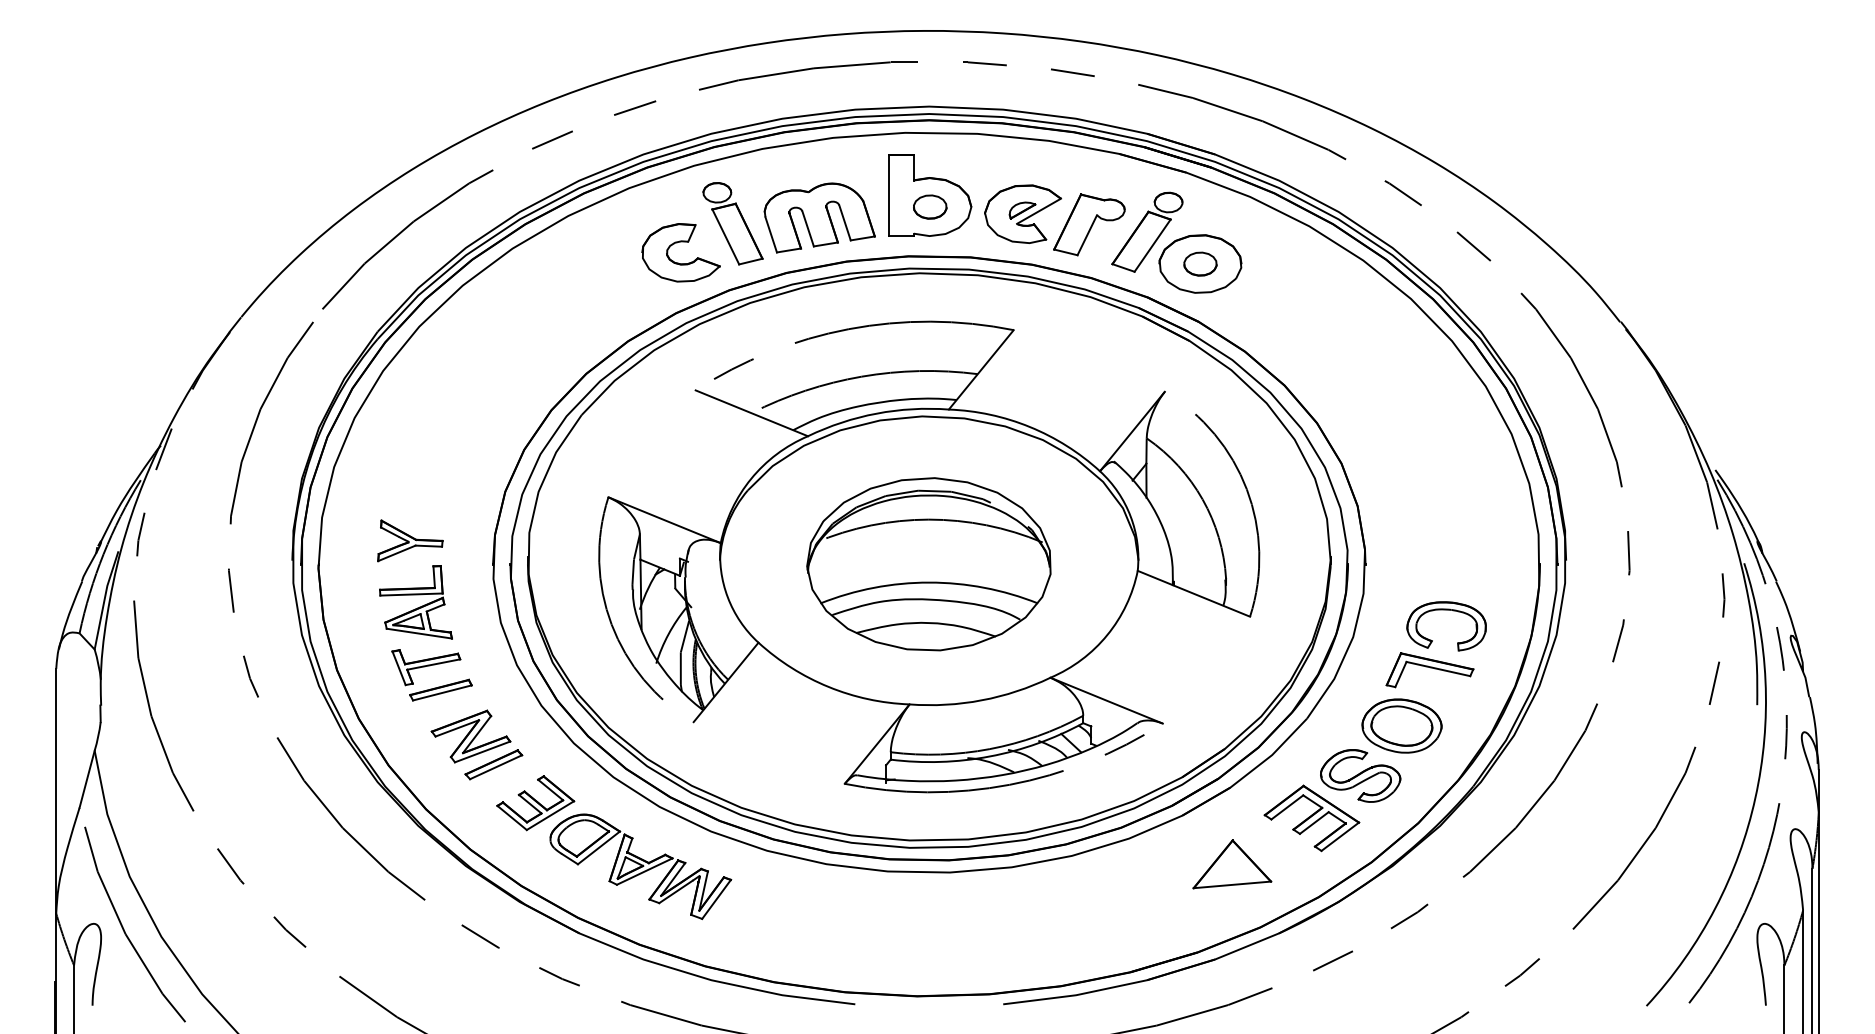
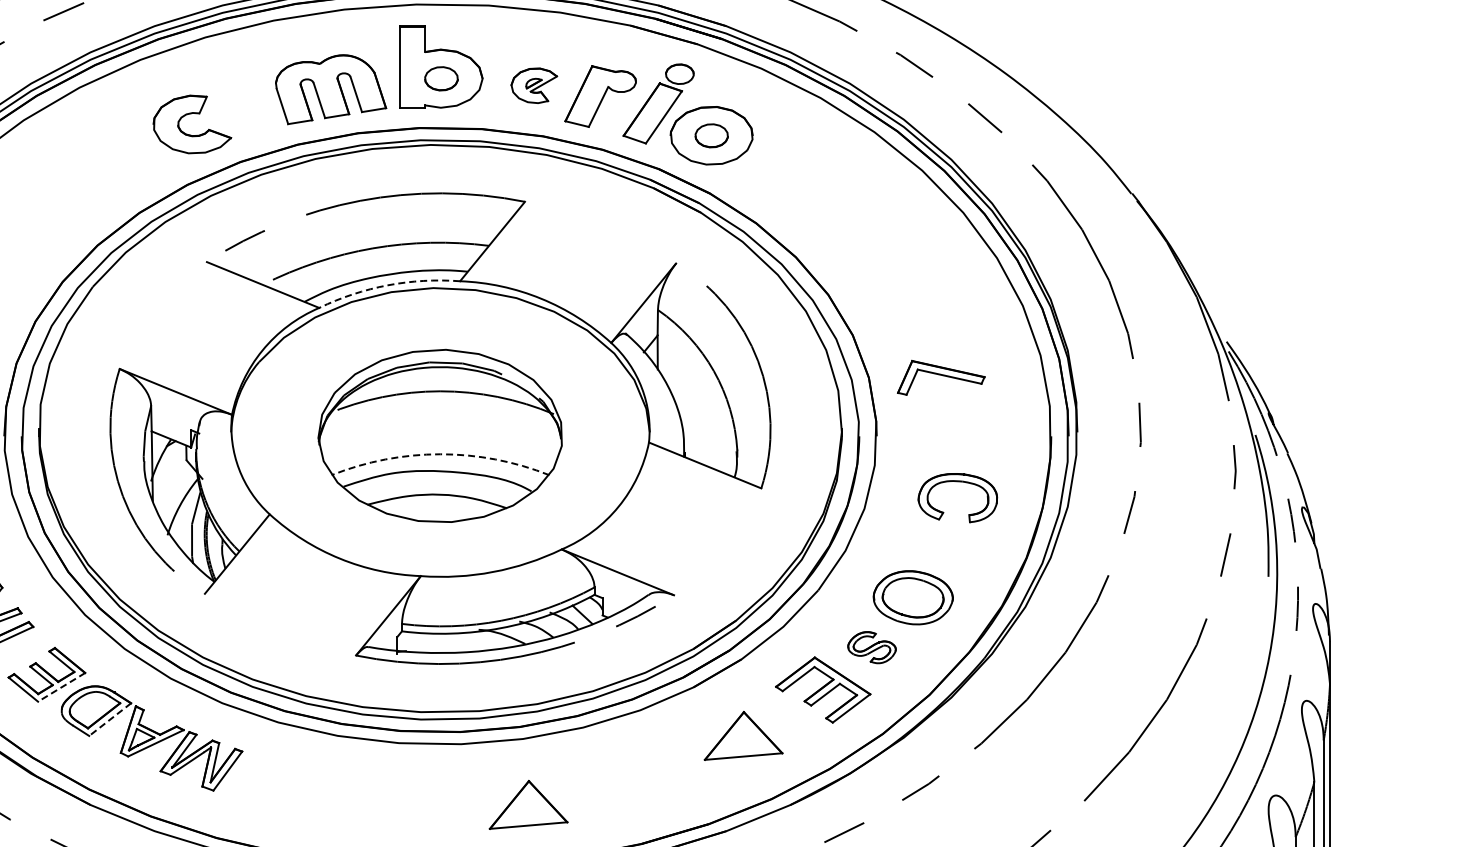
part: (1022, 213) -> (533, 85), size x0.6
part: (732, 223) -> (243, 95), removed
arc: (876, 413) -> (387, 285), solid -> dashed
arc: (929, 582) -> (440, 454), solid -> dashed
part: (1429, 670) -> (940, 378), moved
part: (1360, 775) -> (871, 647), size x0.6
line: (550, 815) -> (61, 687), solid -> dashed
line: (598, 847) -> (109, 719), solid -> dashed
part: (1017, 933) -> (528, 805), added

